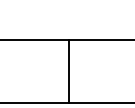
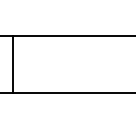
line: (69, 70) -> (13, 64), moved

